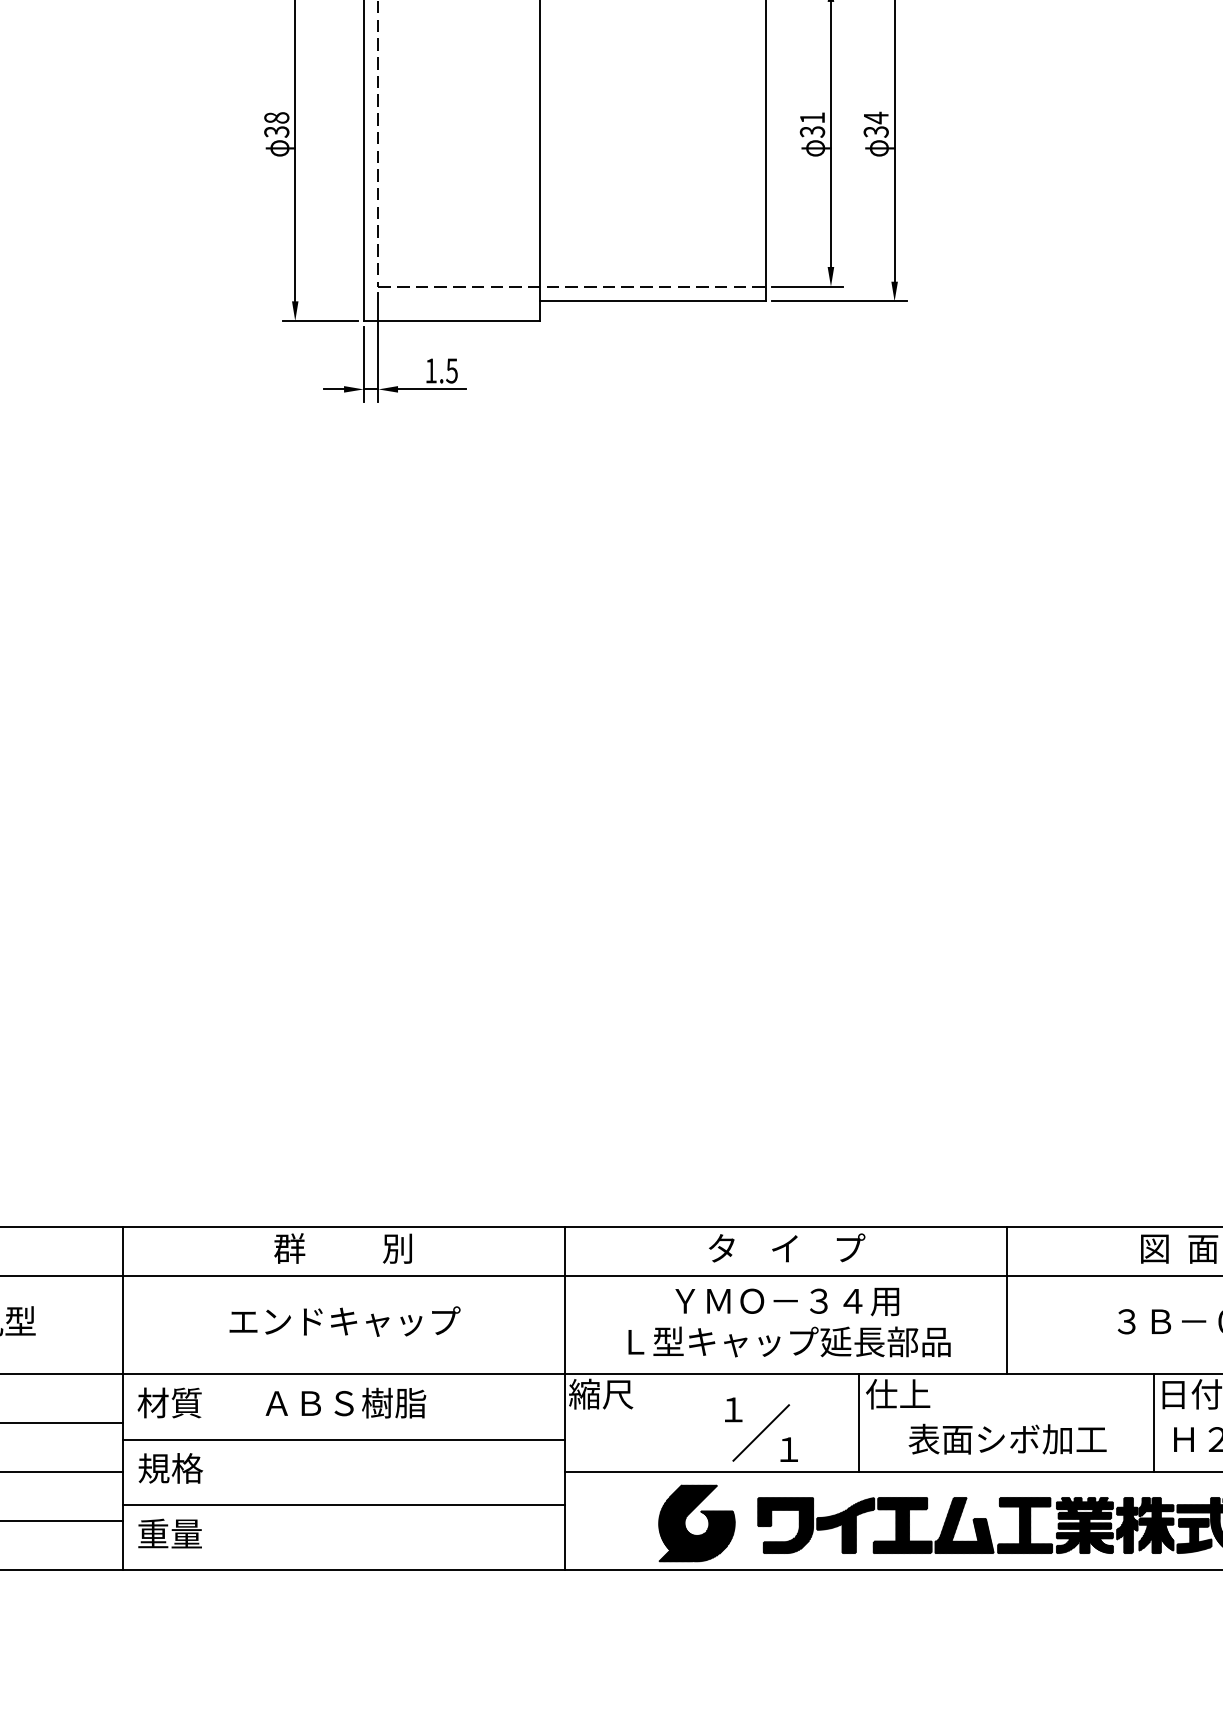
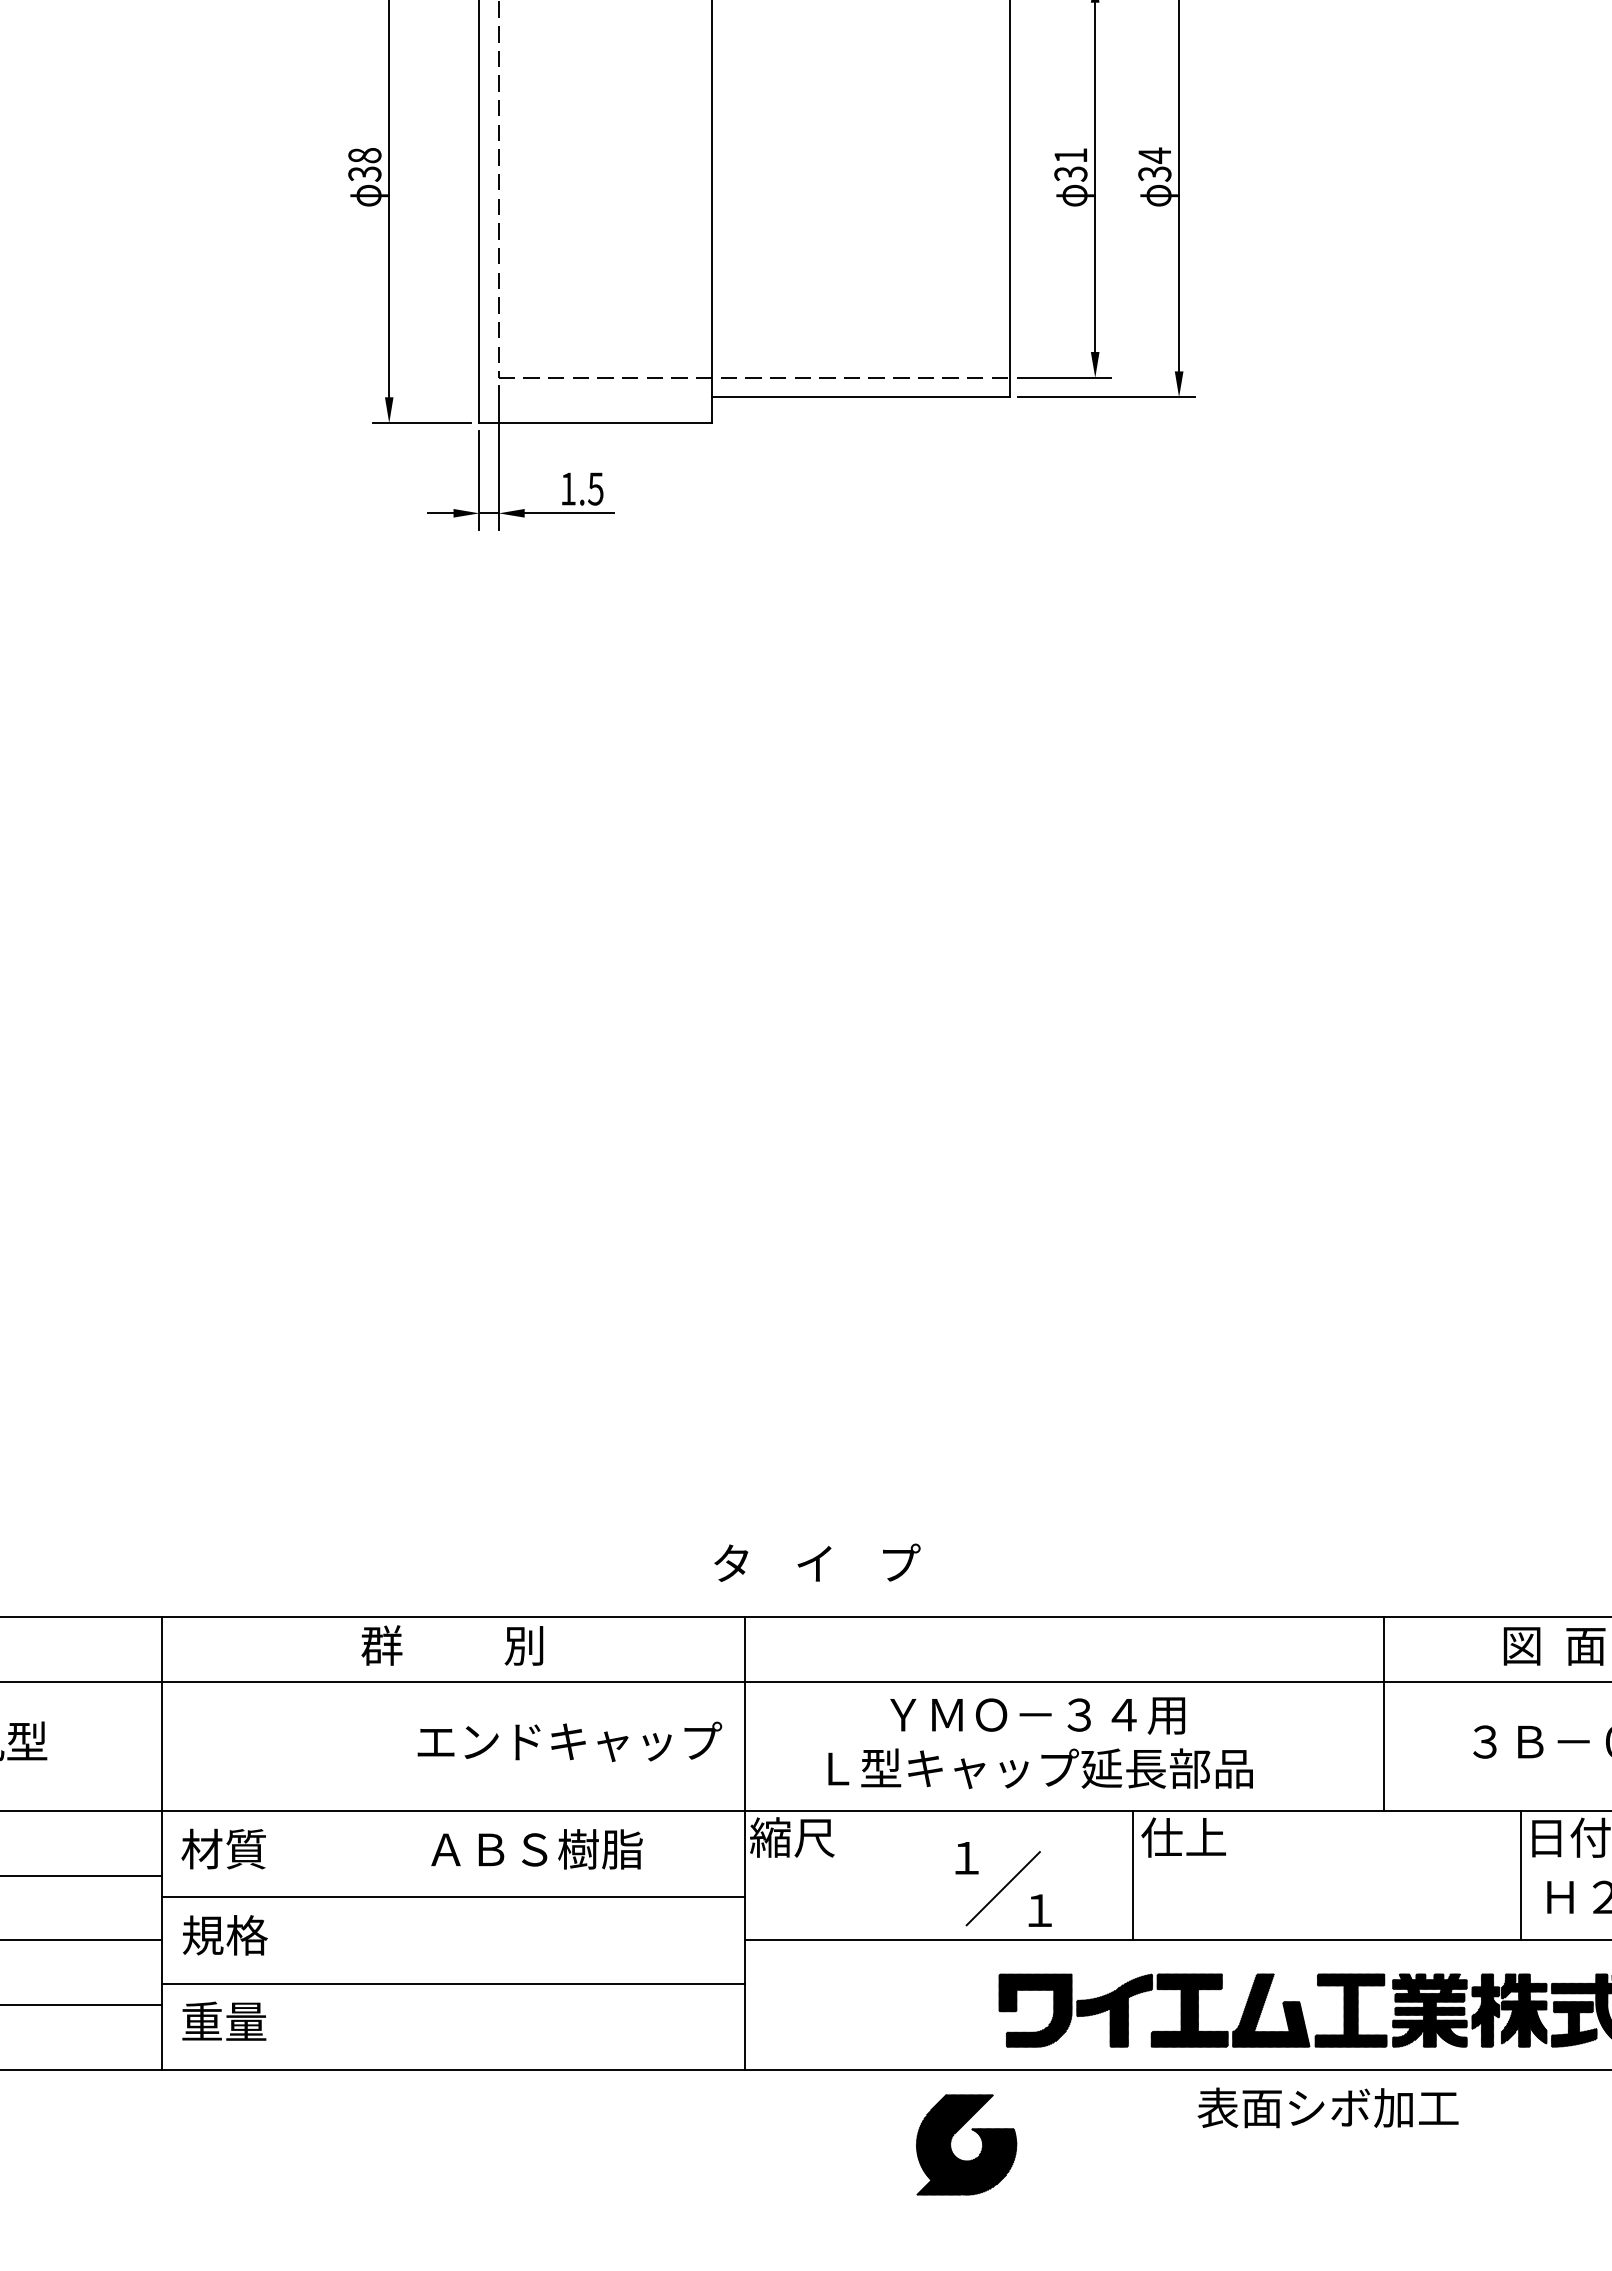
text: (787, 1247) -> (817, 1562), moved
line: (1006, 1300) -> (1383, 1713), moved
text: (344, 1321) -> (569, 1741), moved
text: (345, 1403) -> (536, 1849), moved
text: (1007, 1438) -> (1327, 2107), moved
part: (704, 1514) -> (976, 2133), moved

